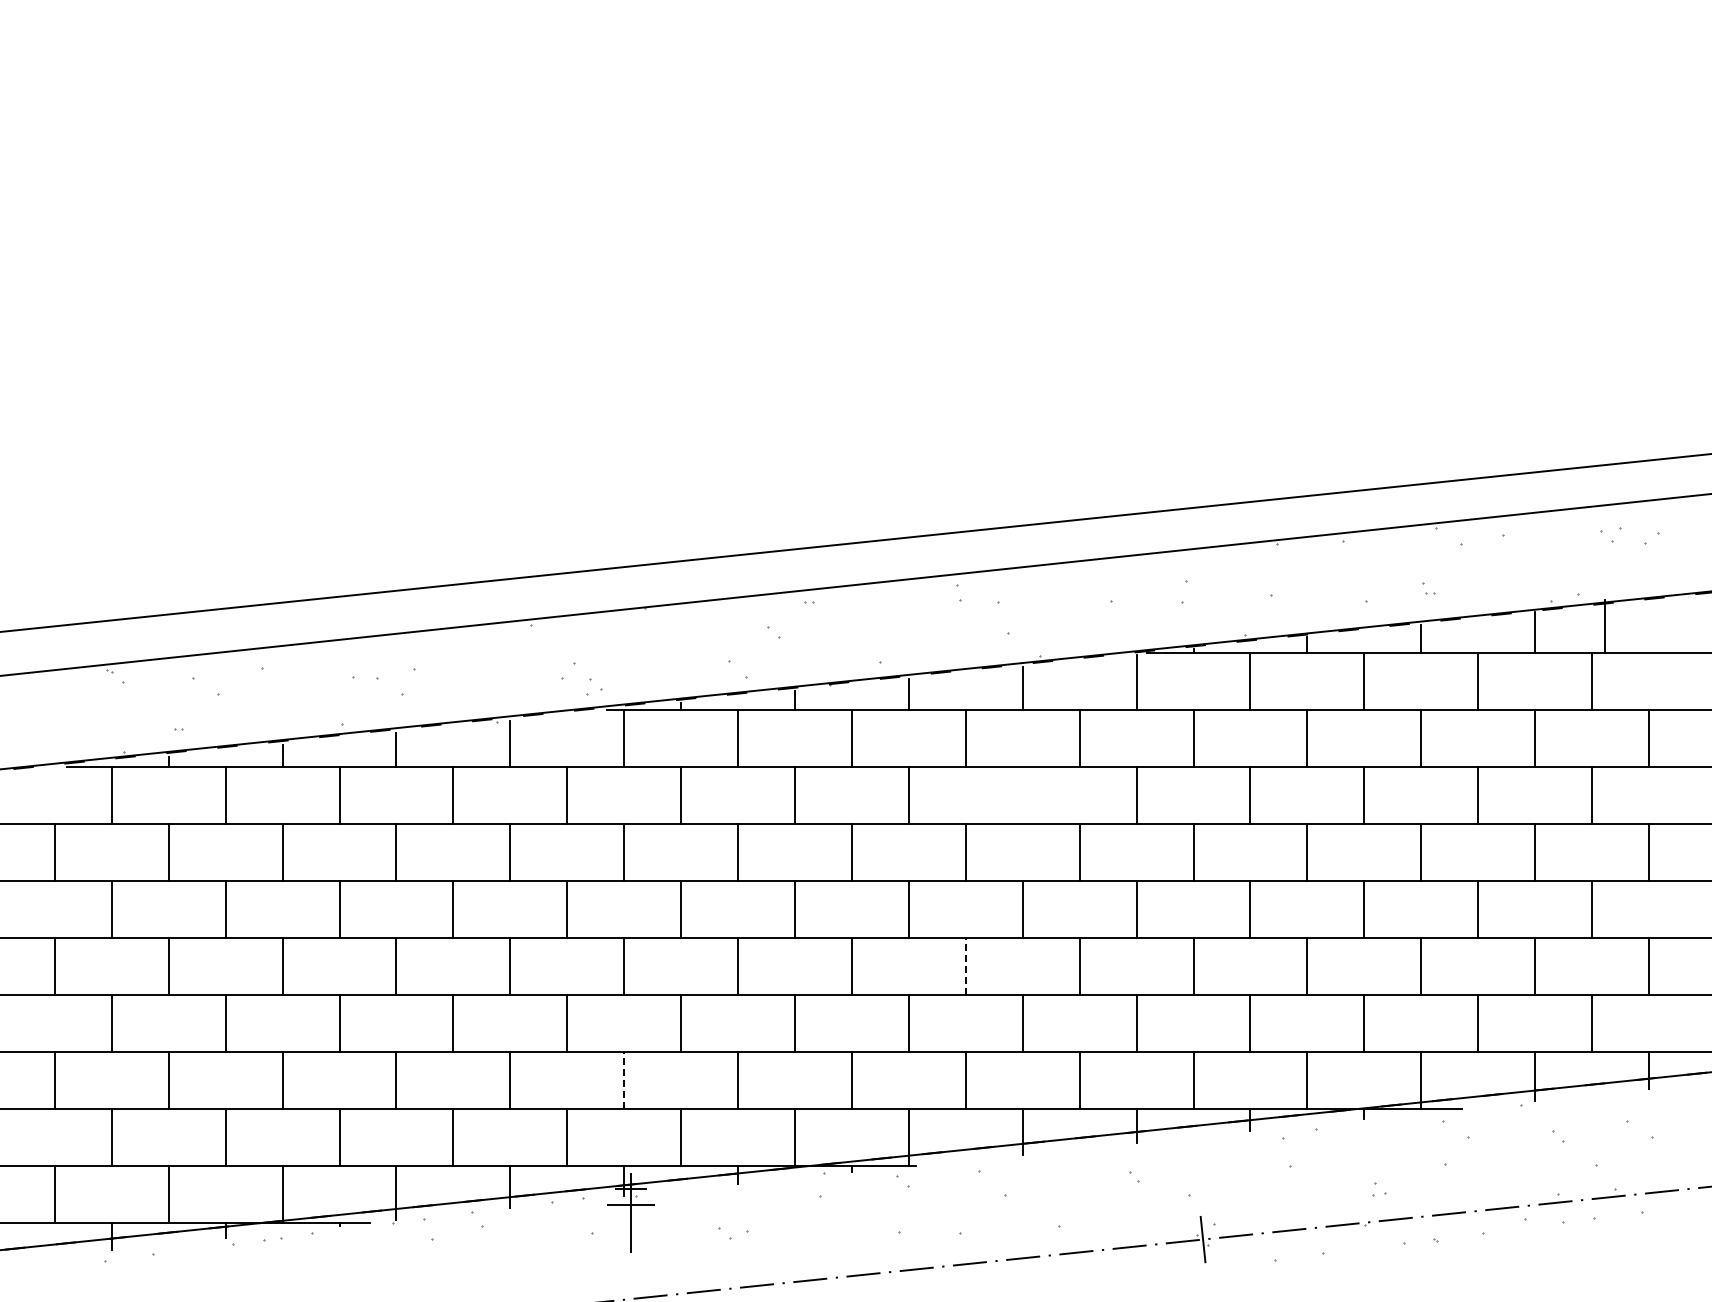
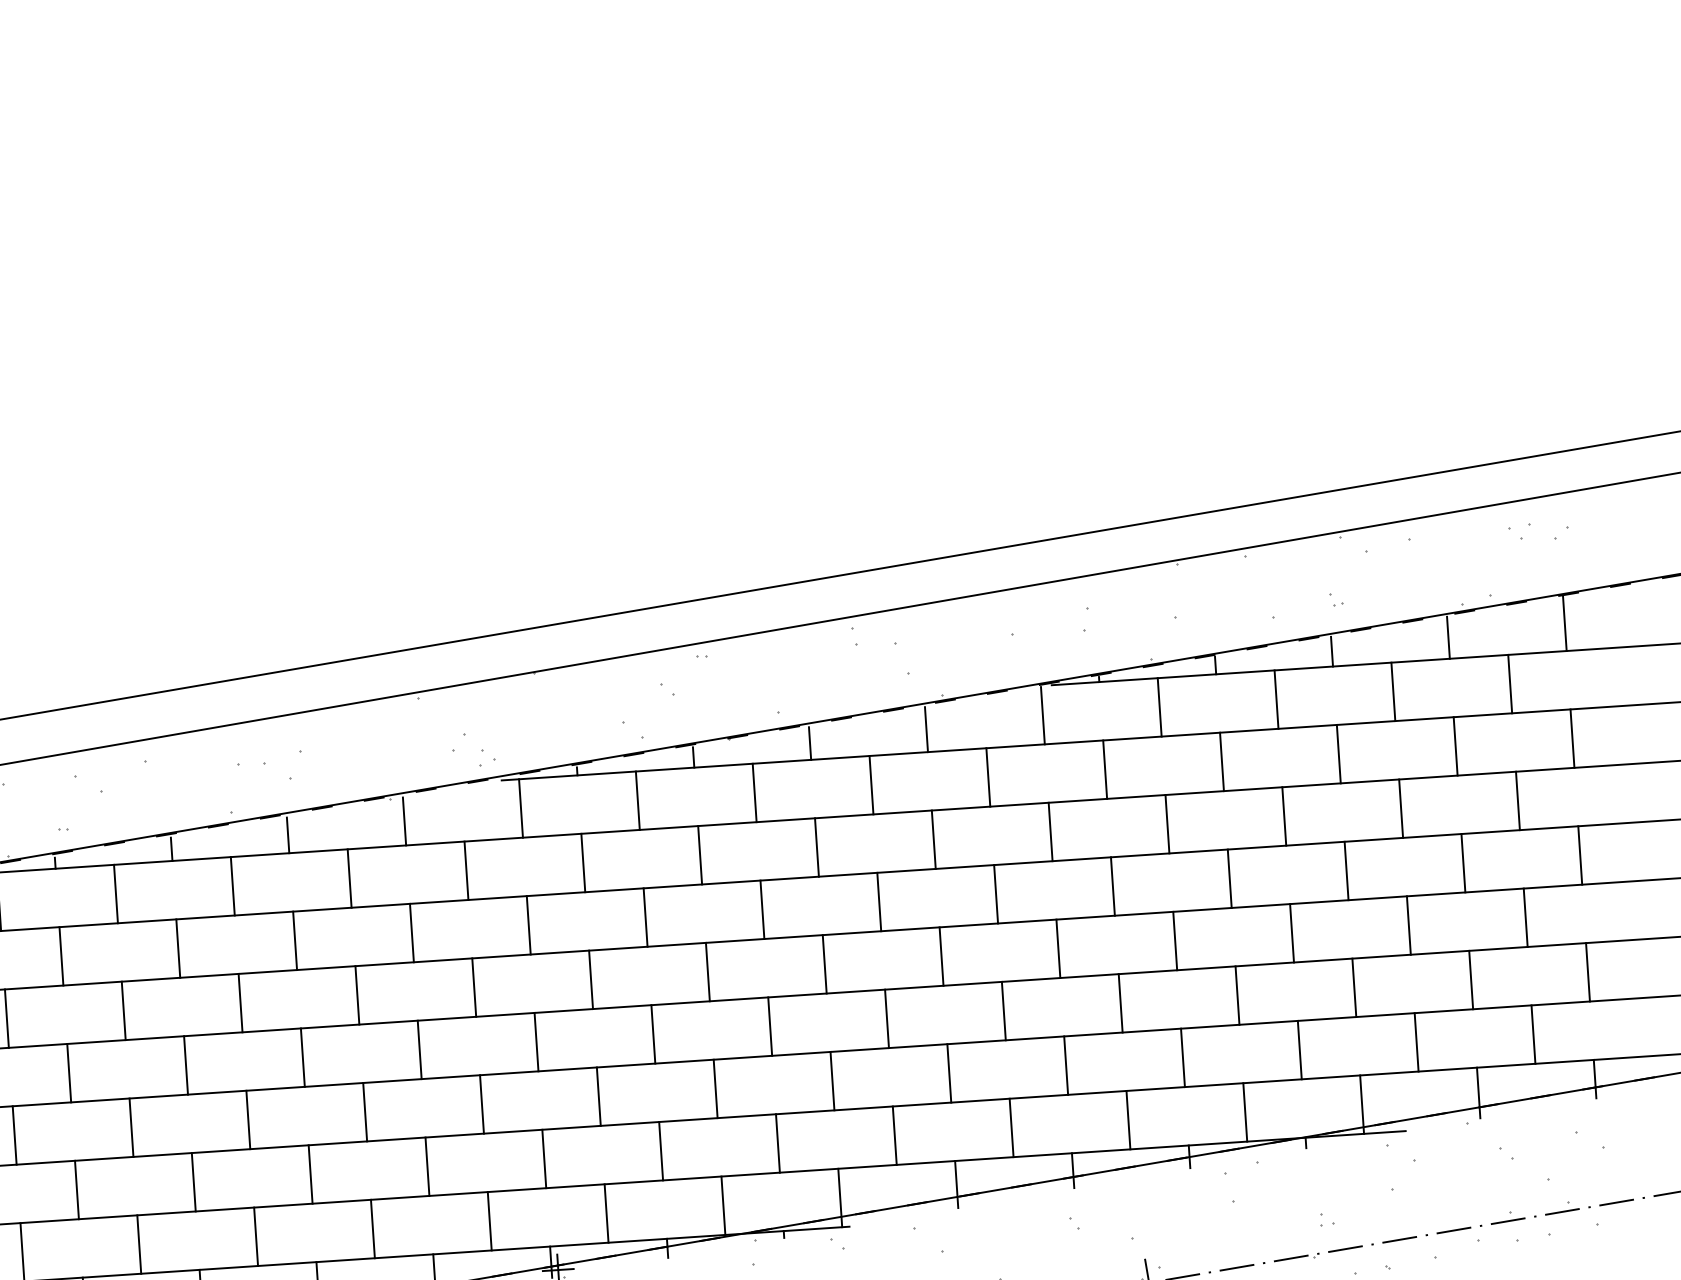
line: (1604, 626) -> (1564, 623), moved
line: (1022, 795) -> (933, 839), added
line: (965, 966) -> (886, 1018), dashed -> solid
line: (624, 1079) -> (544, 1158), dashed -> solid

